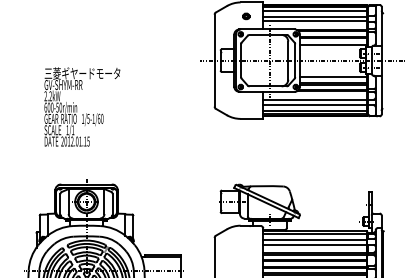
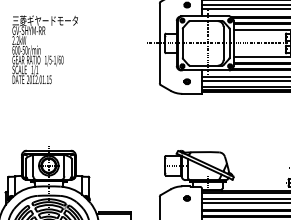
part: (246, 104) -> (187, 81), added
text: (82, 106) -> (45, 49), moved
part: (246, 239) -> (187, 198), added

